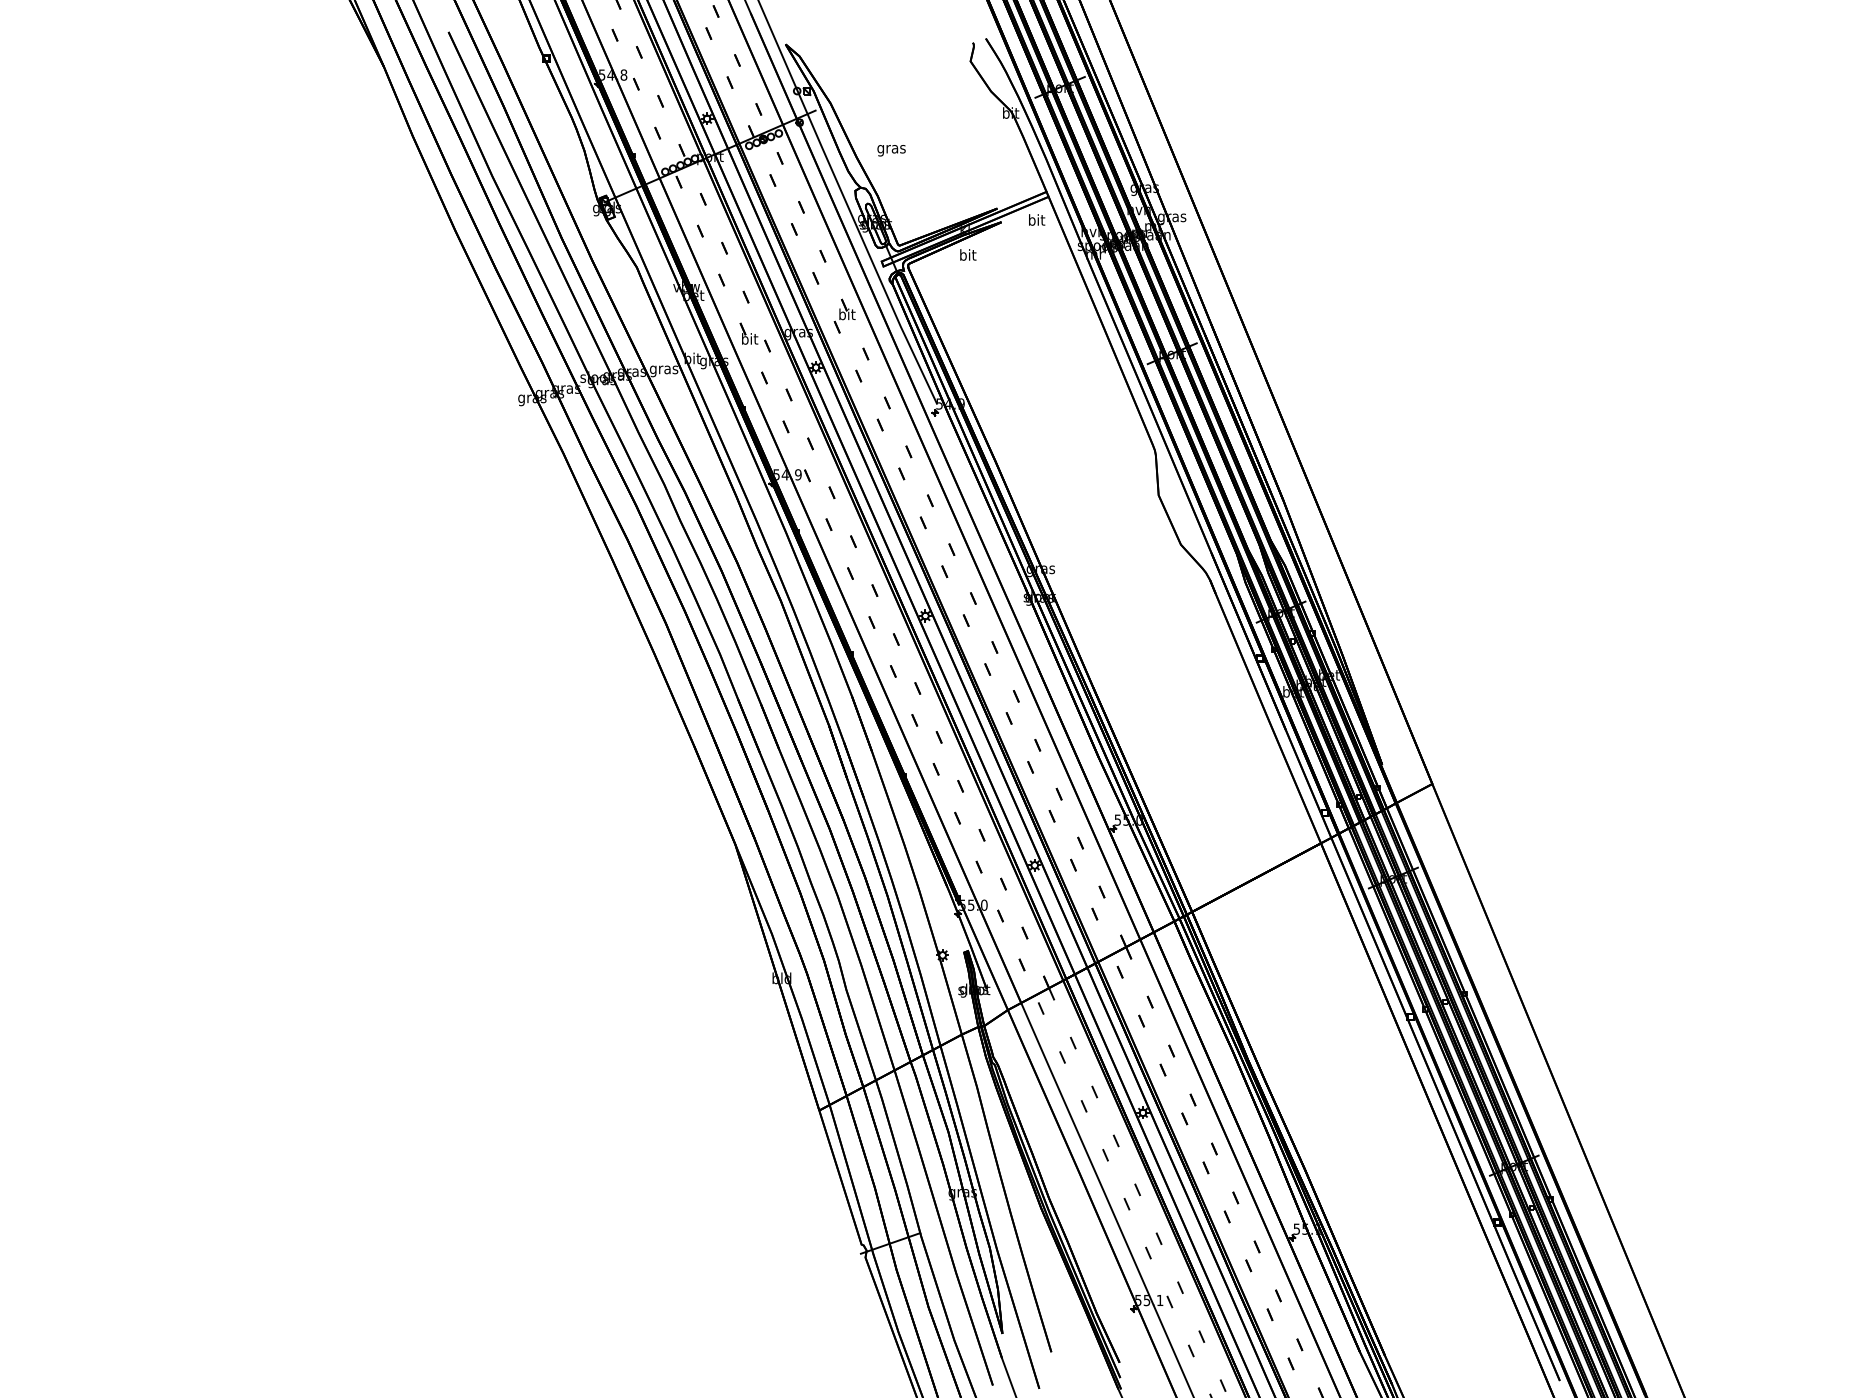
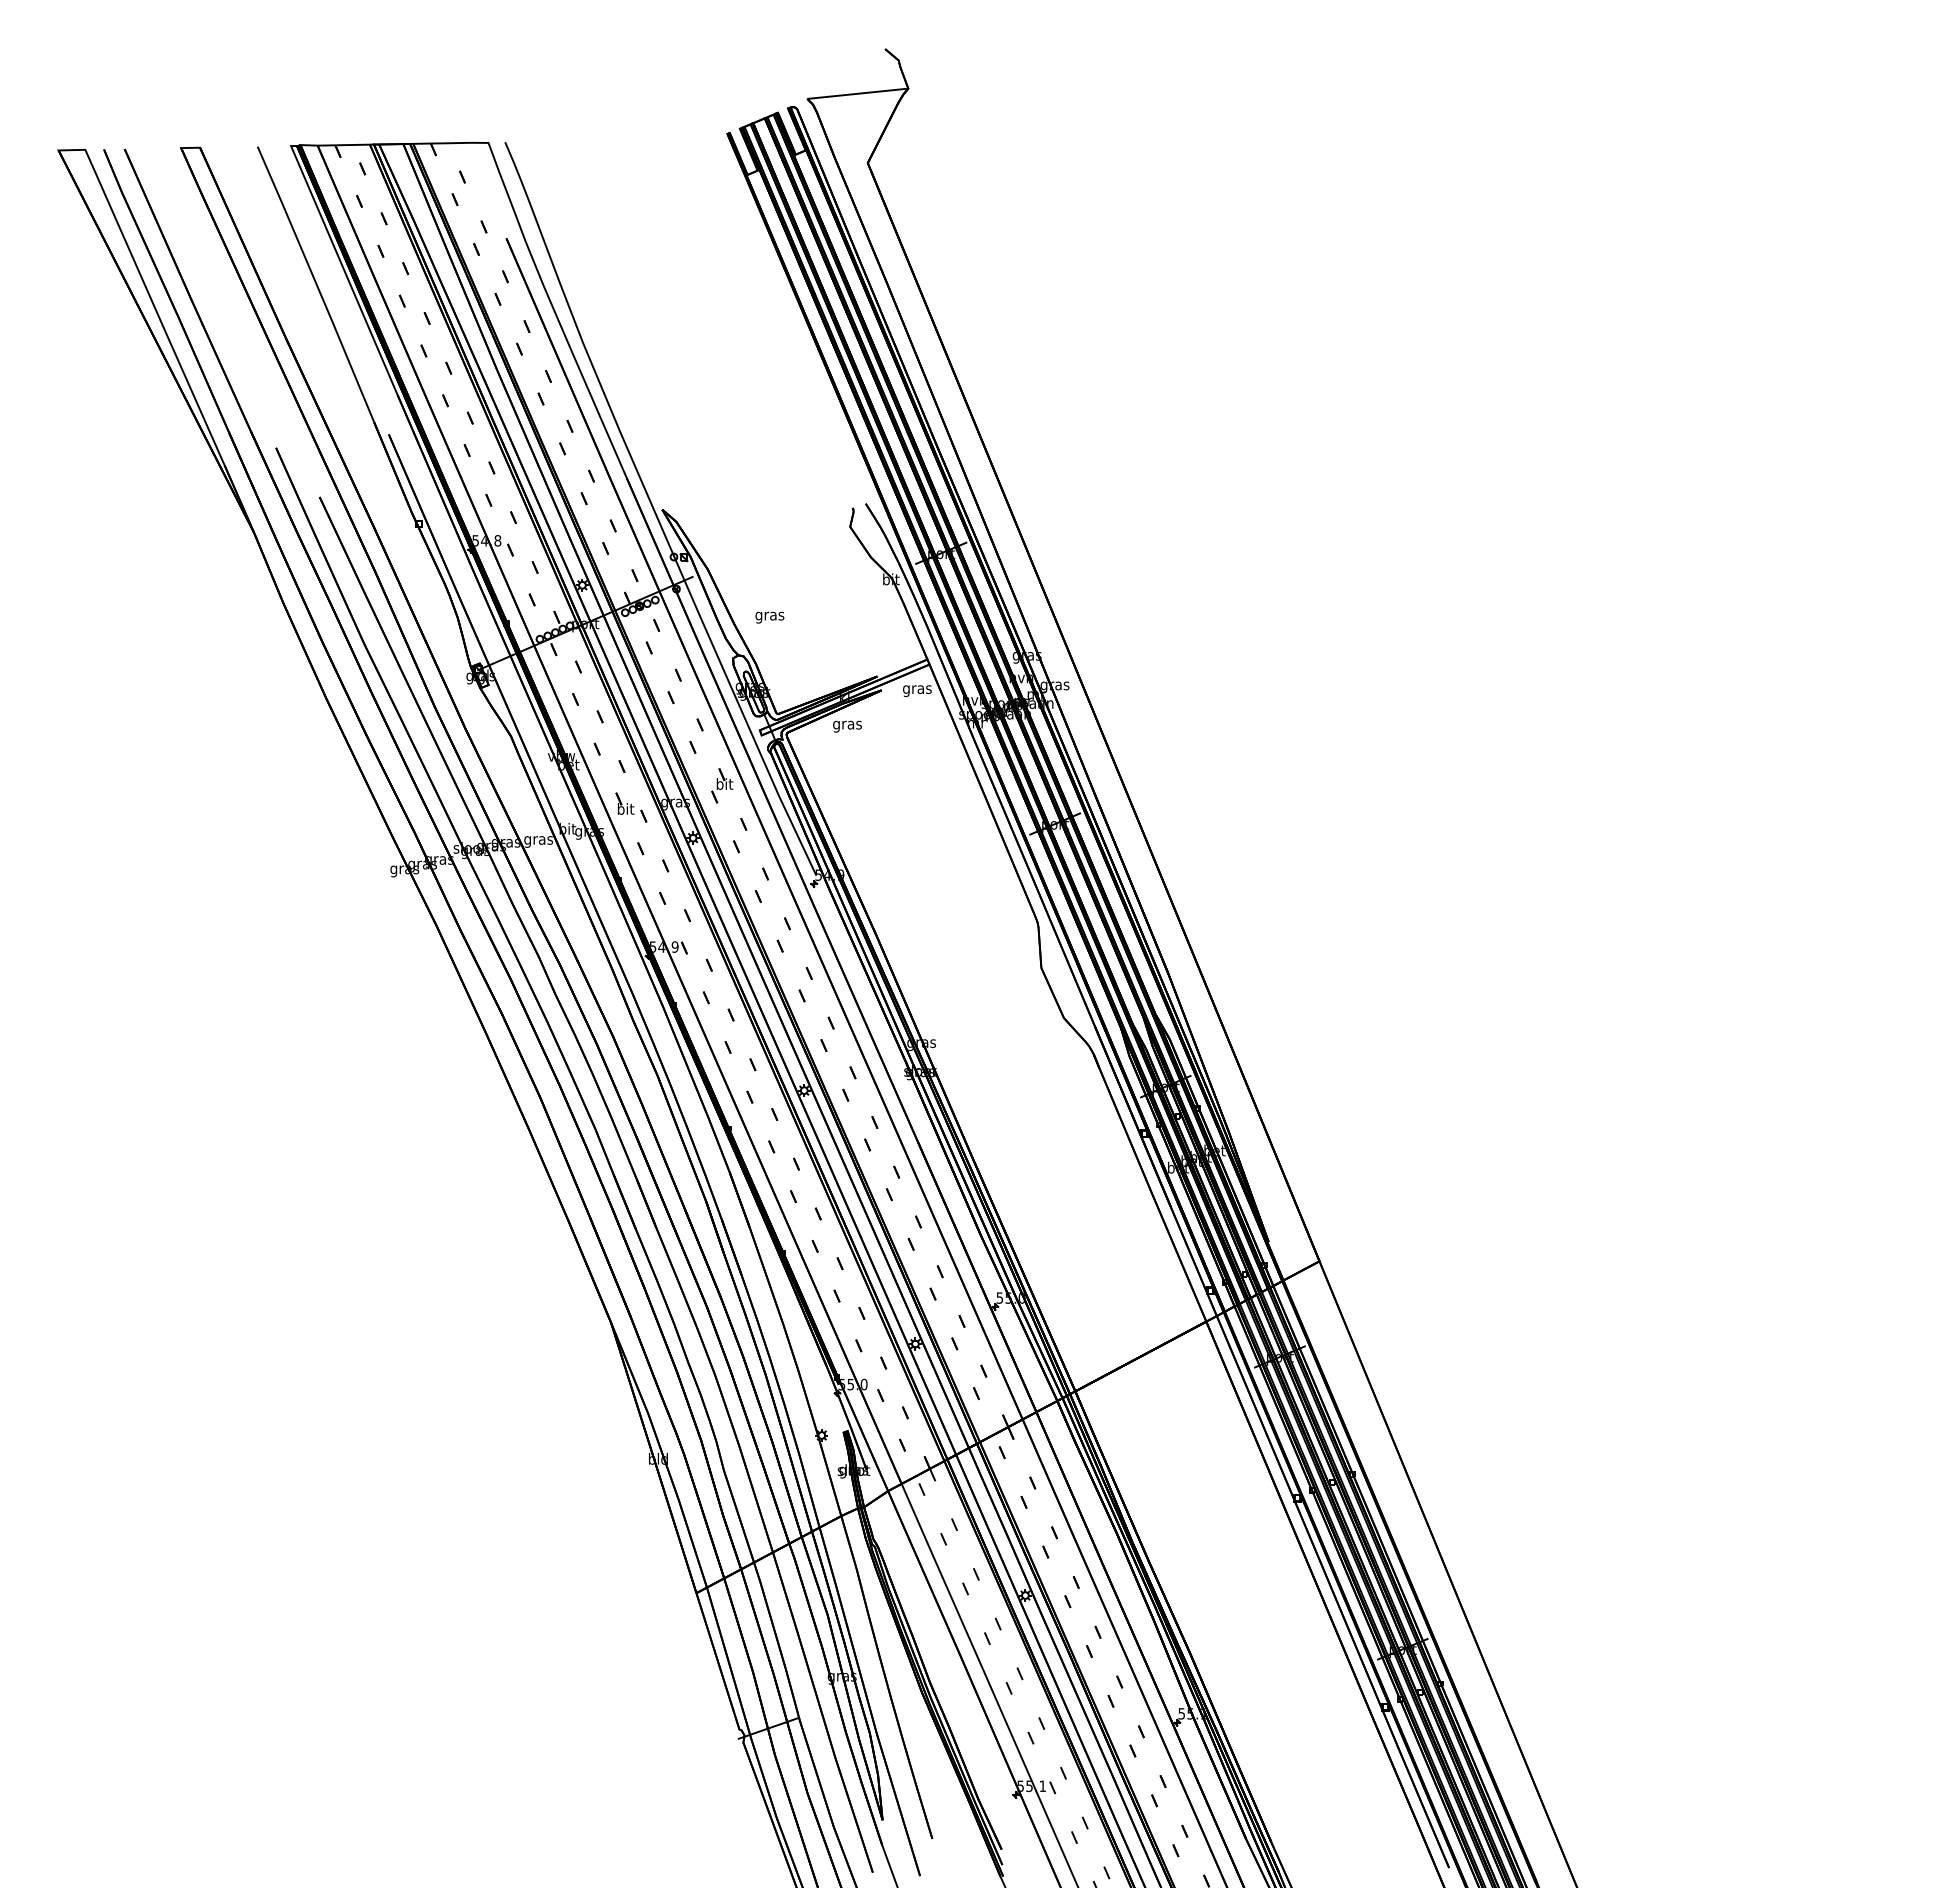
text: (1036, 221) -> (917, 689), bit -> gras
text: (967, 255) -> (847, 724), bit -> gras

